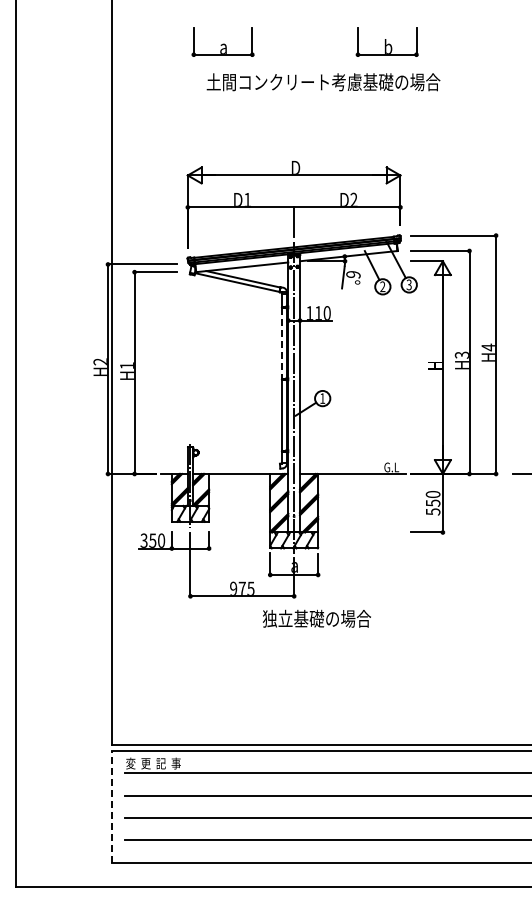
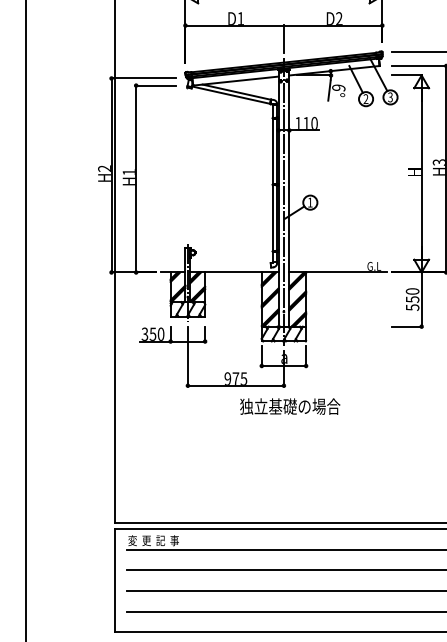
line: (282, 343) -> (273, 151), dashed -> solid
text: (316, 618) -> (289, 406), moved
line: (111, 806) -> (114, 580), dashed -> solid

